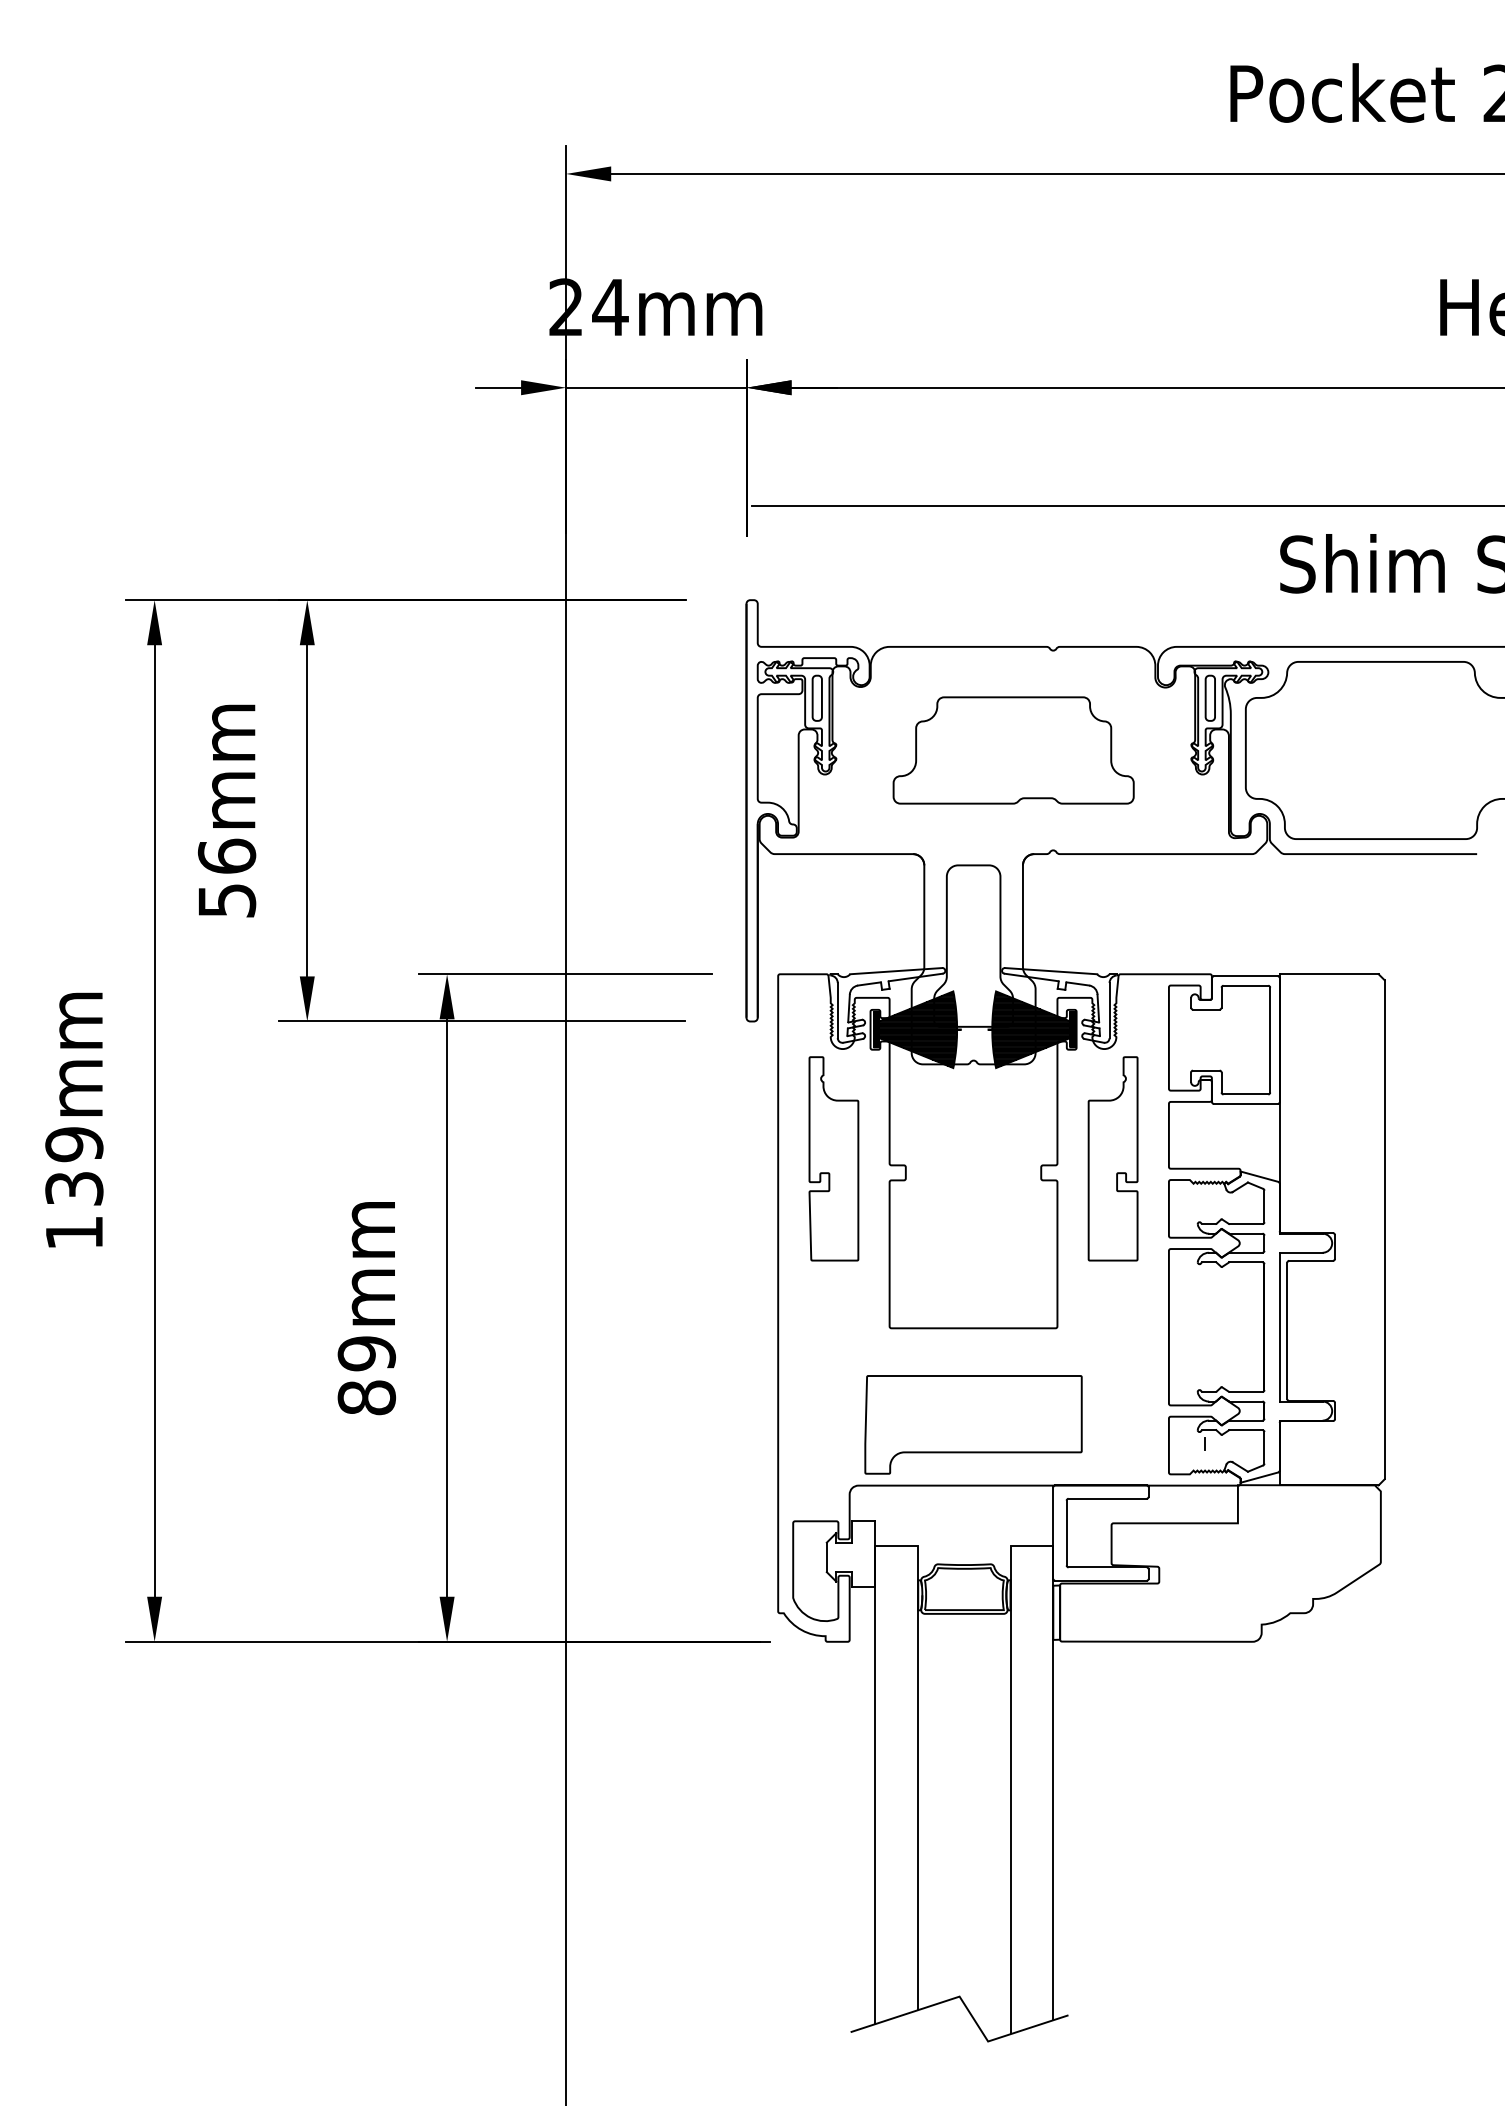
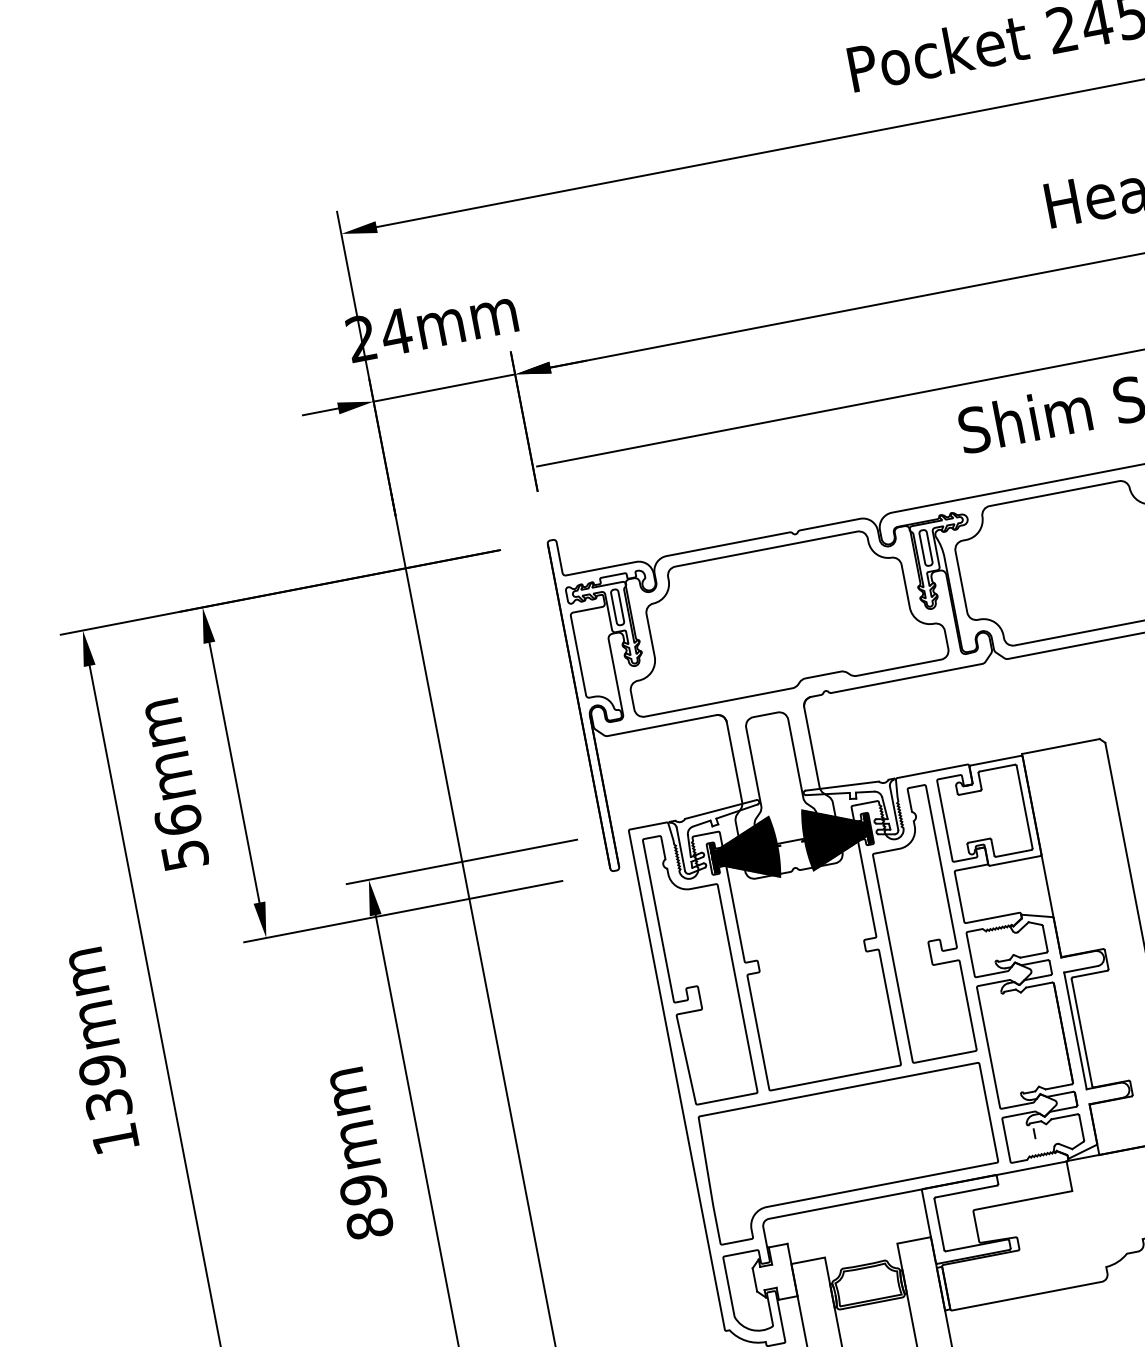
part: (1013, 750) -> (779, 618), size x1.67
part: (833, 1158) -> (699, 965), size x1.67
part: (1112, 1158) -> (918, 923), size x1.67
part: (973, 1424) -> (849, 1153), size x1.67

